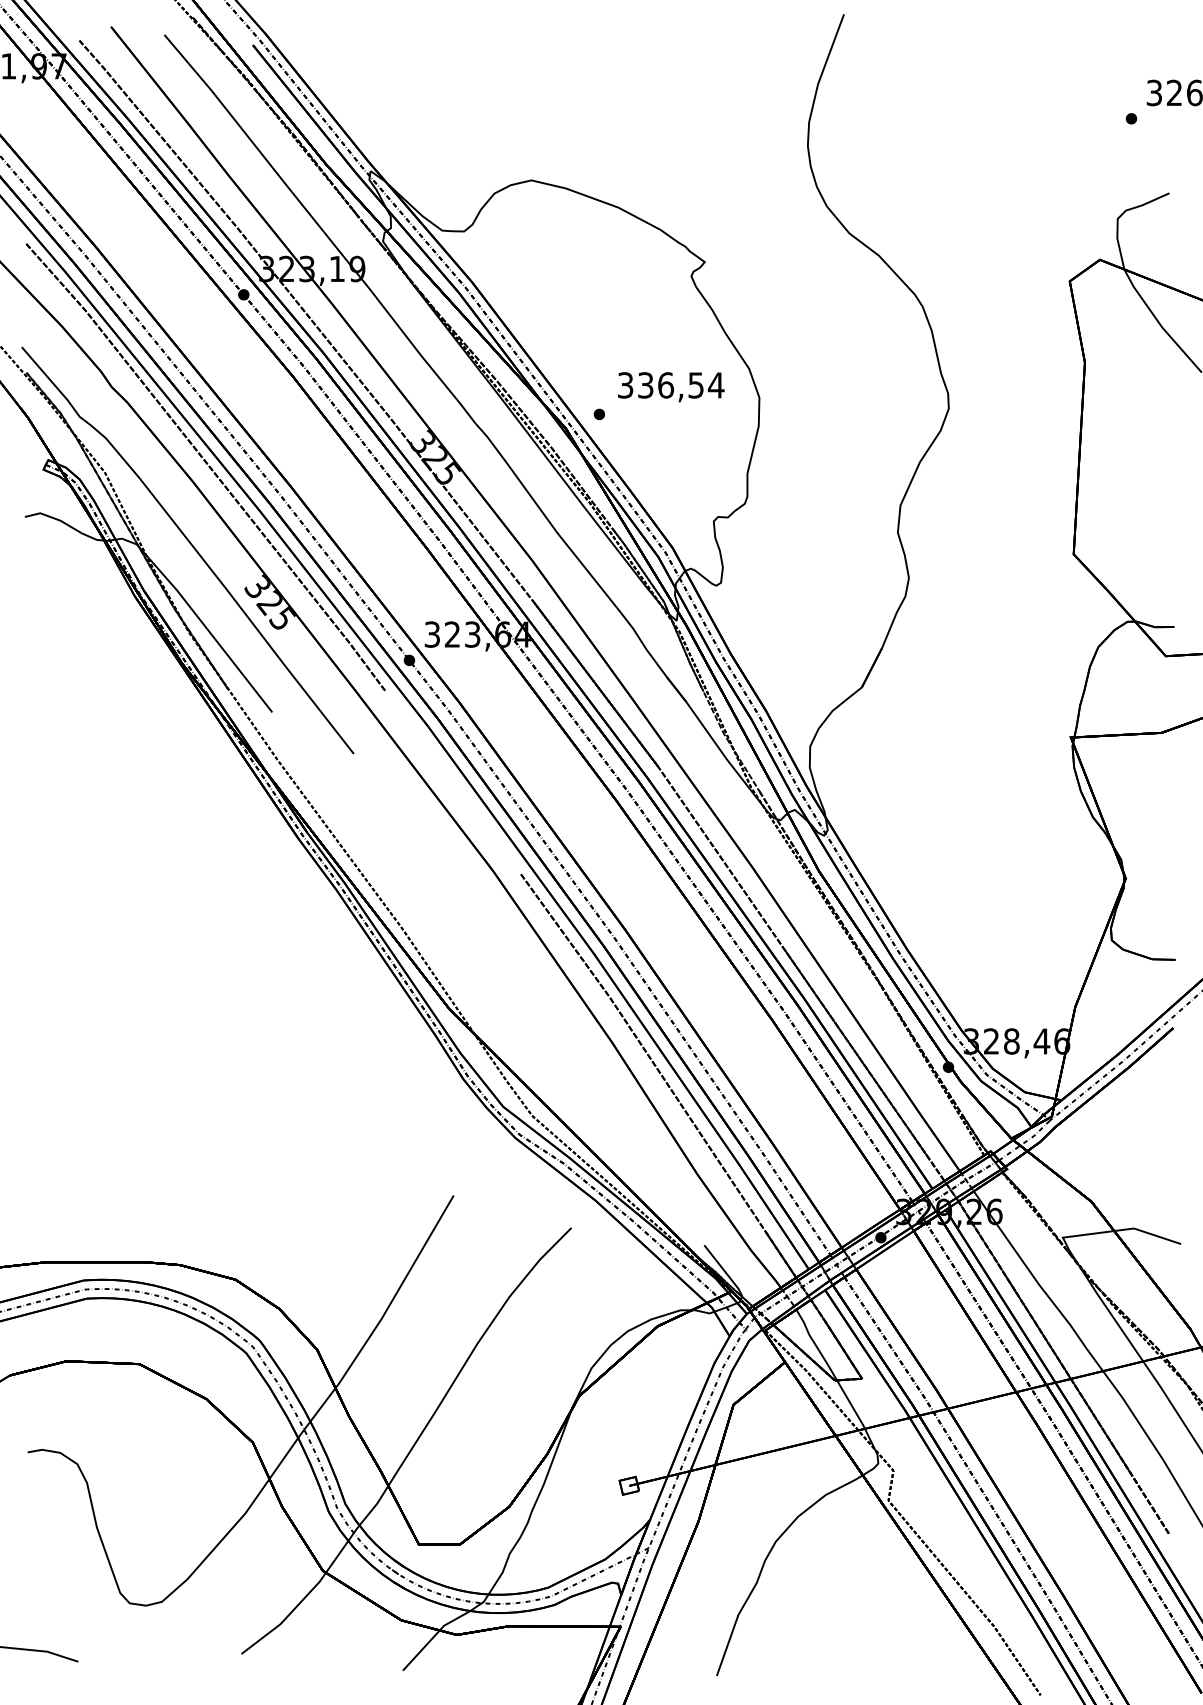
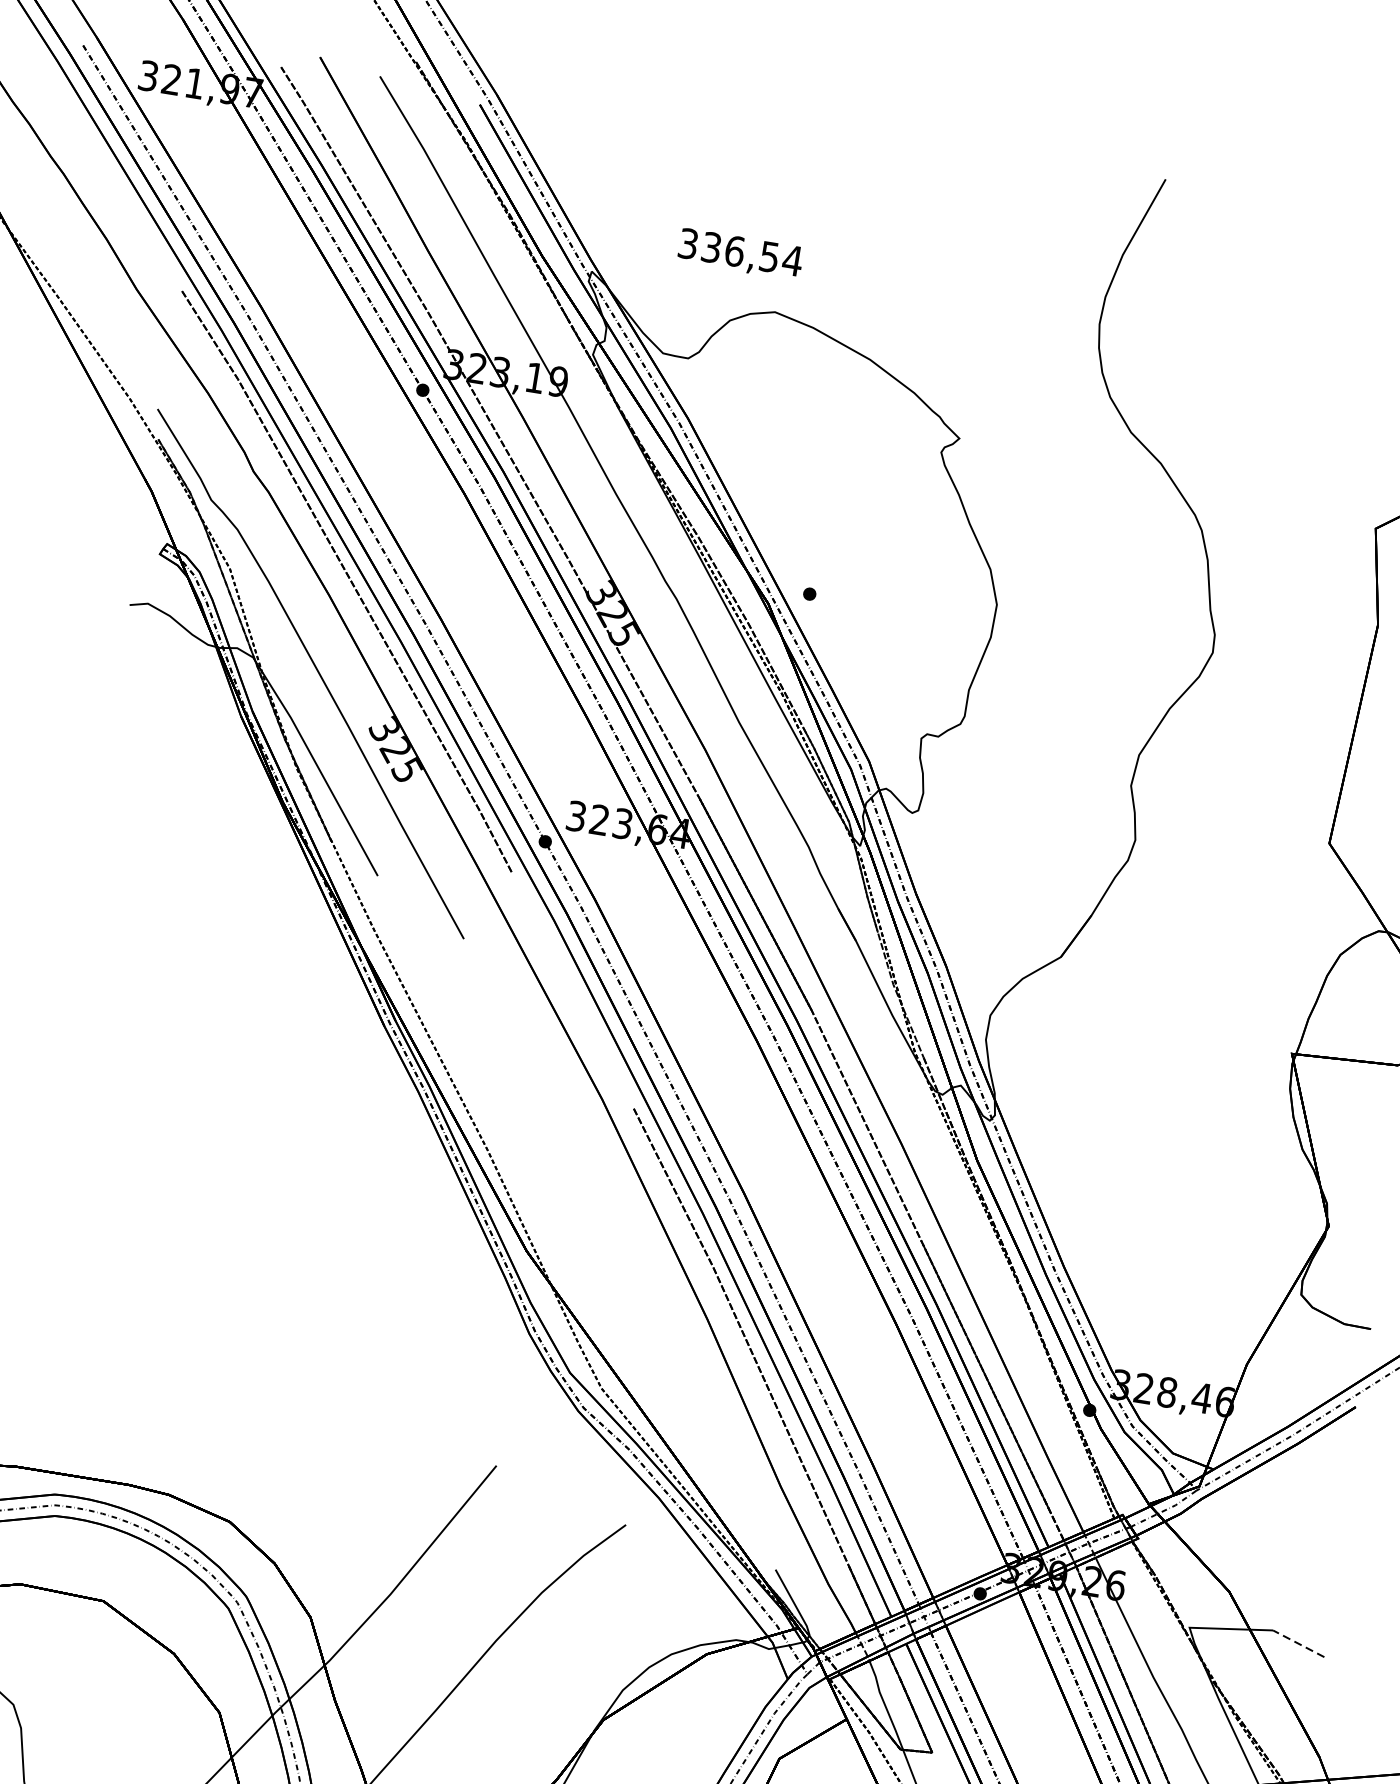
text: (671, 387) -> (740, 254), moved
line: (1157, 1236) -> (1298, 1644), solid -> dashed

